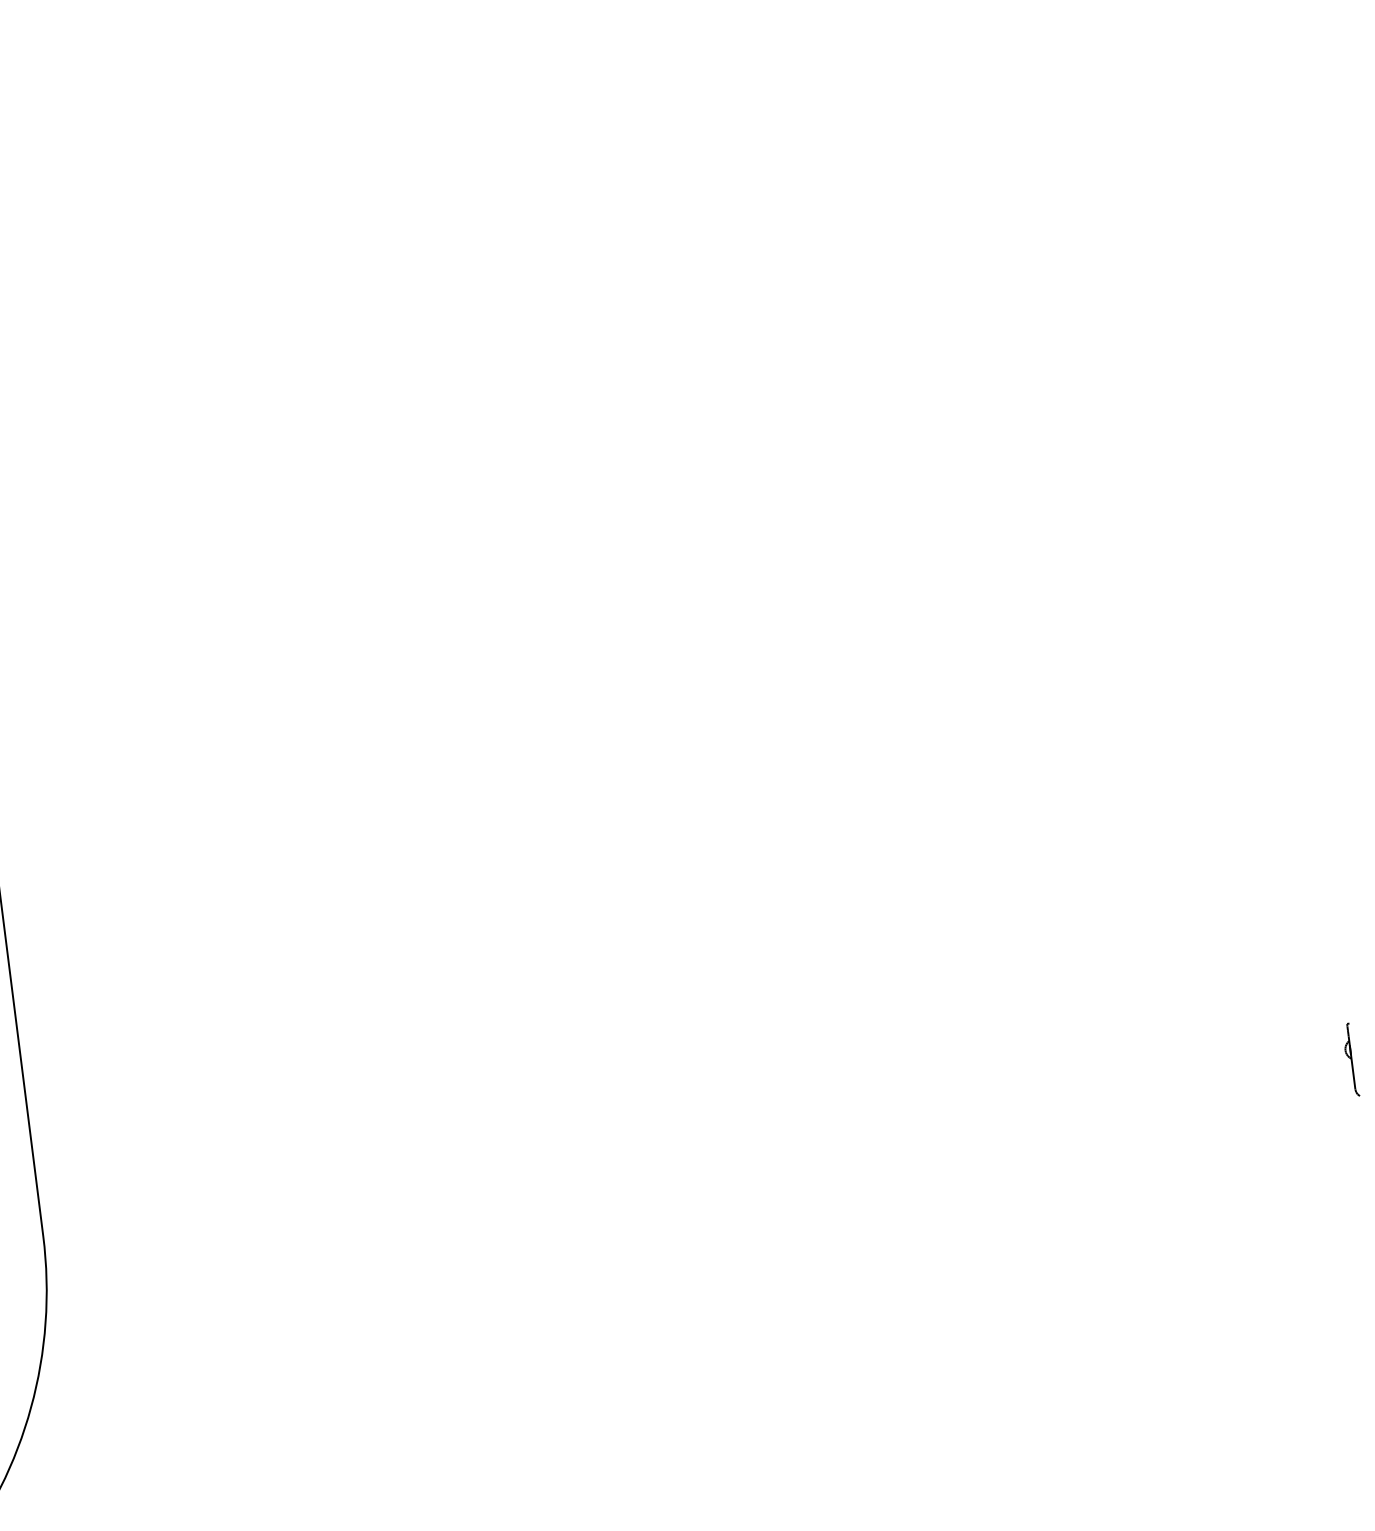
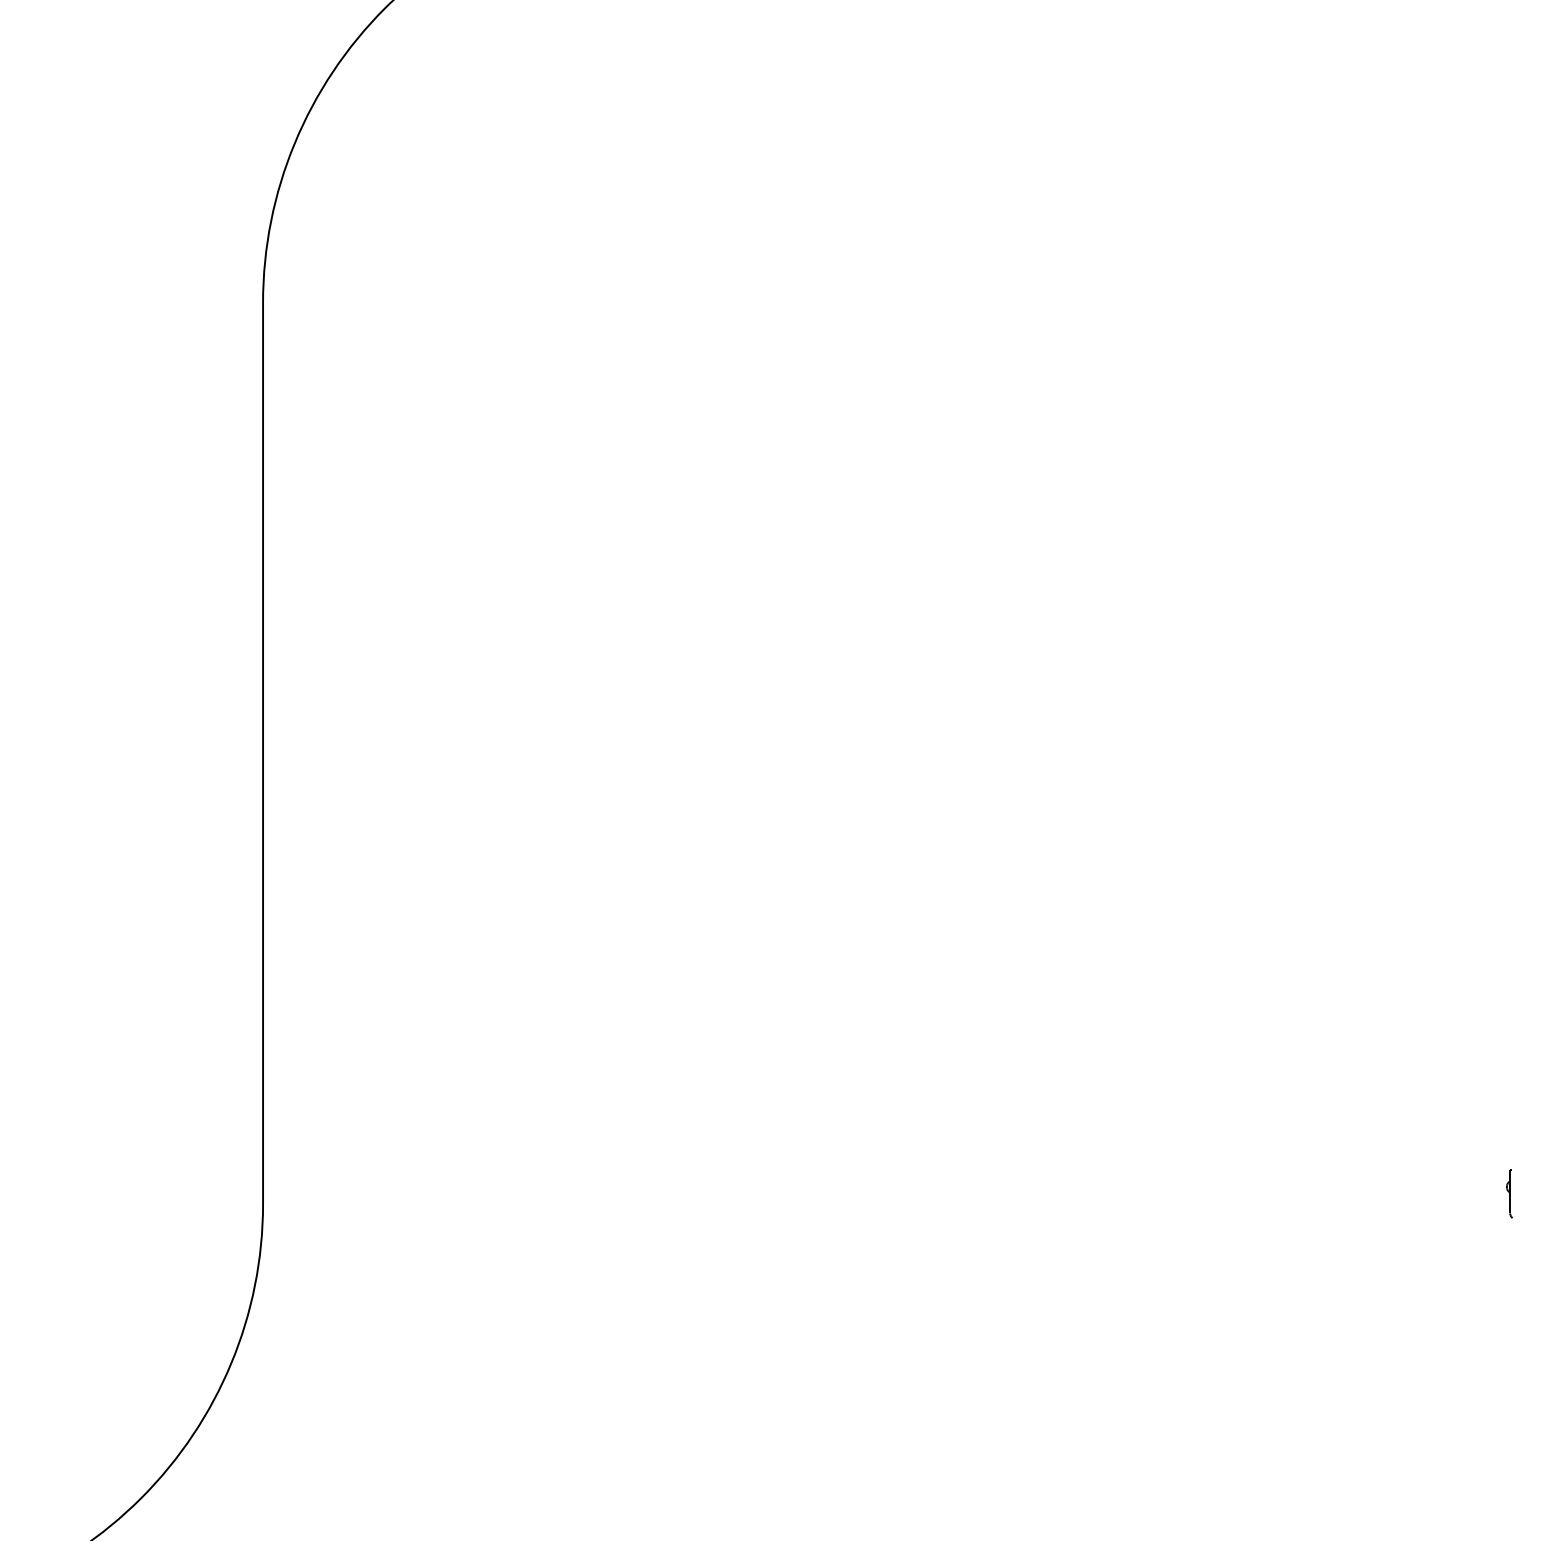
part: (1350, 1059) -> (1509, 1193), size x0.7

